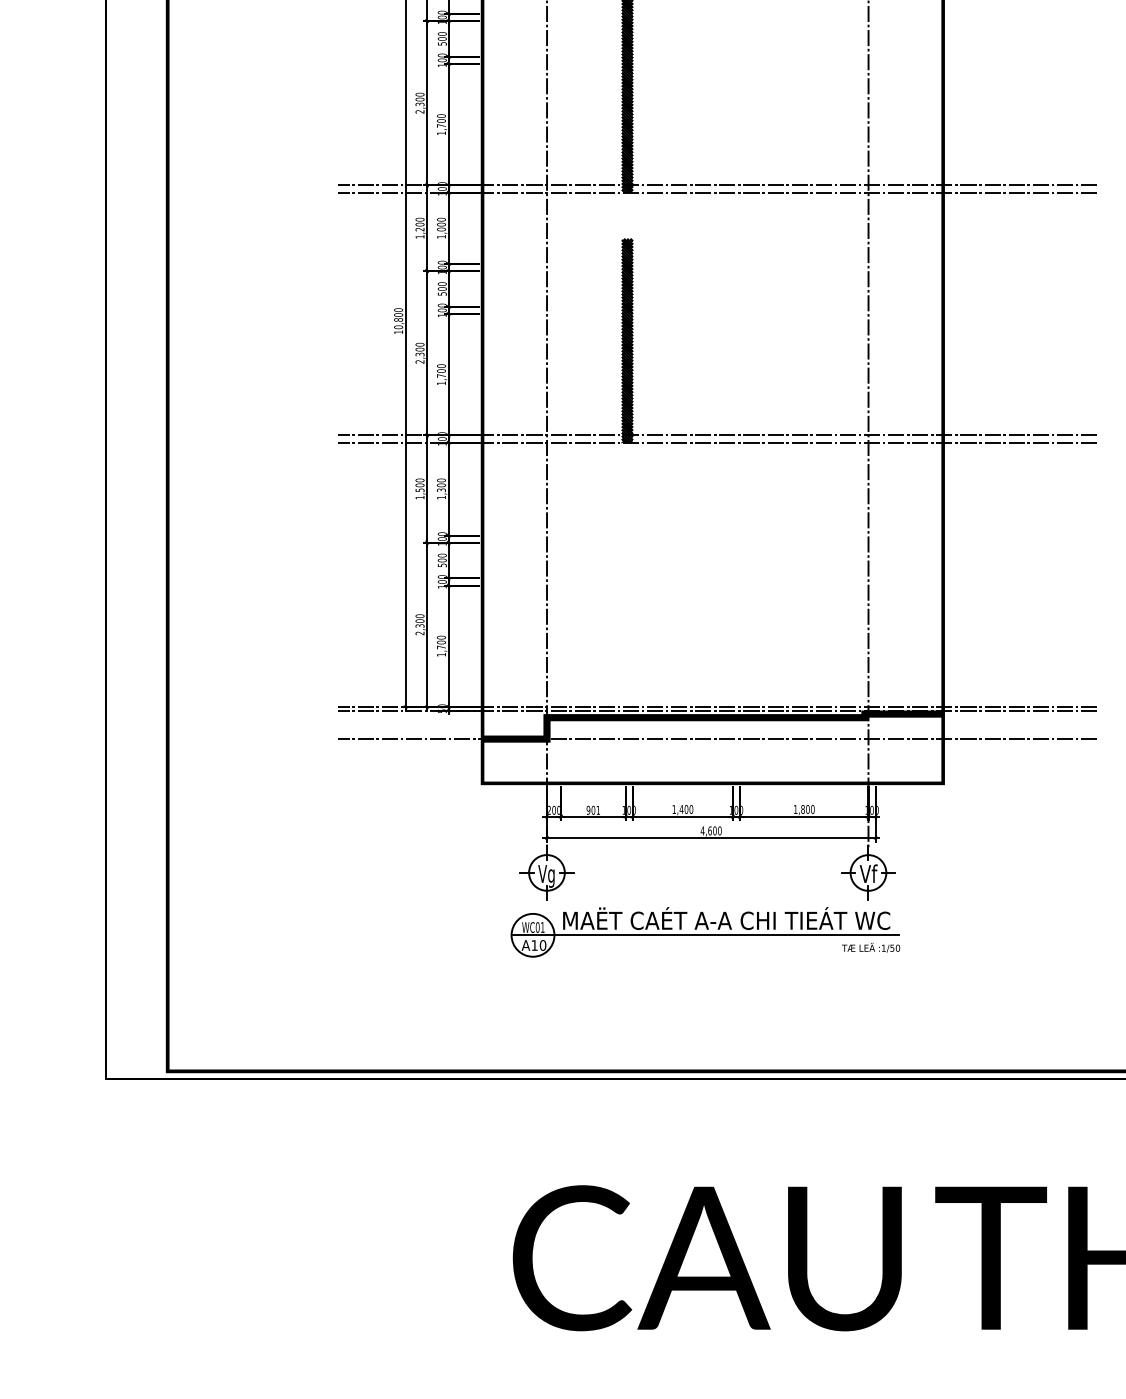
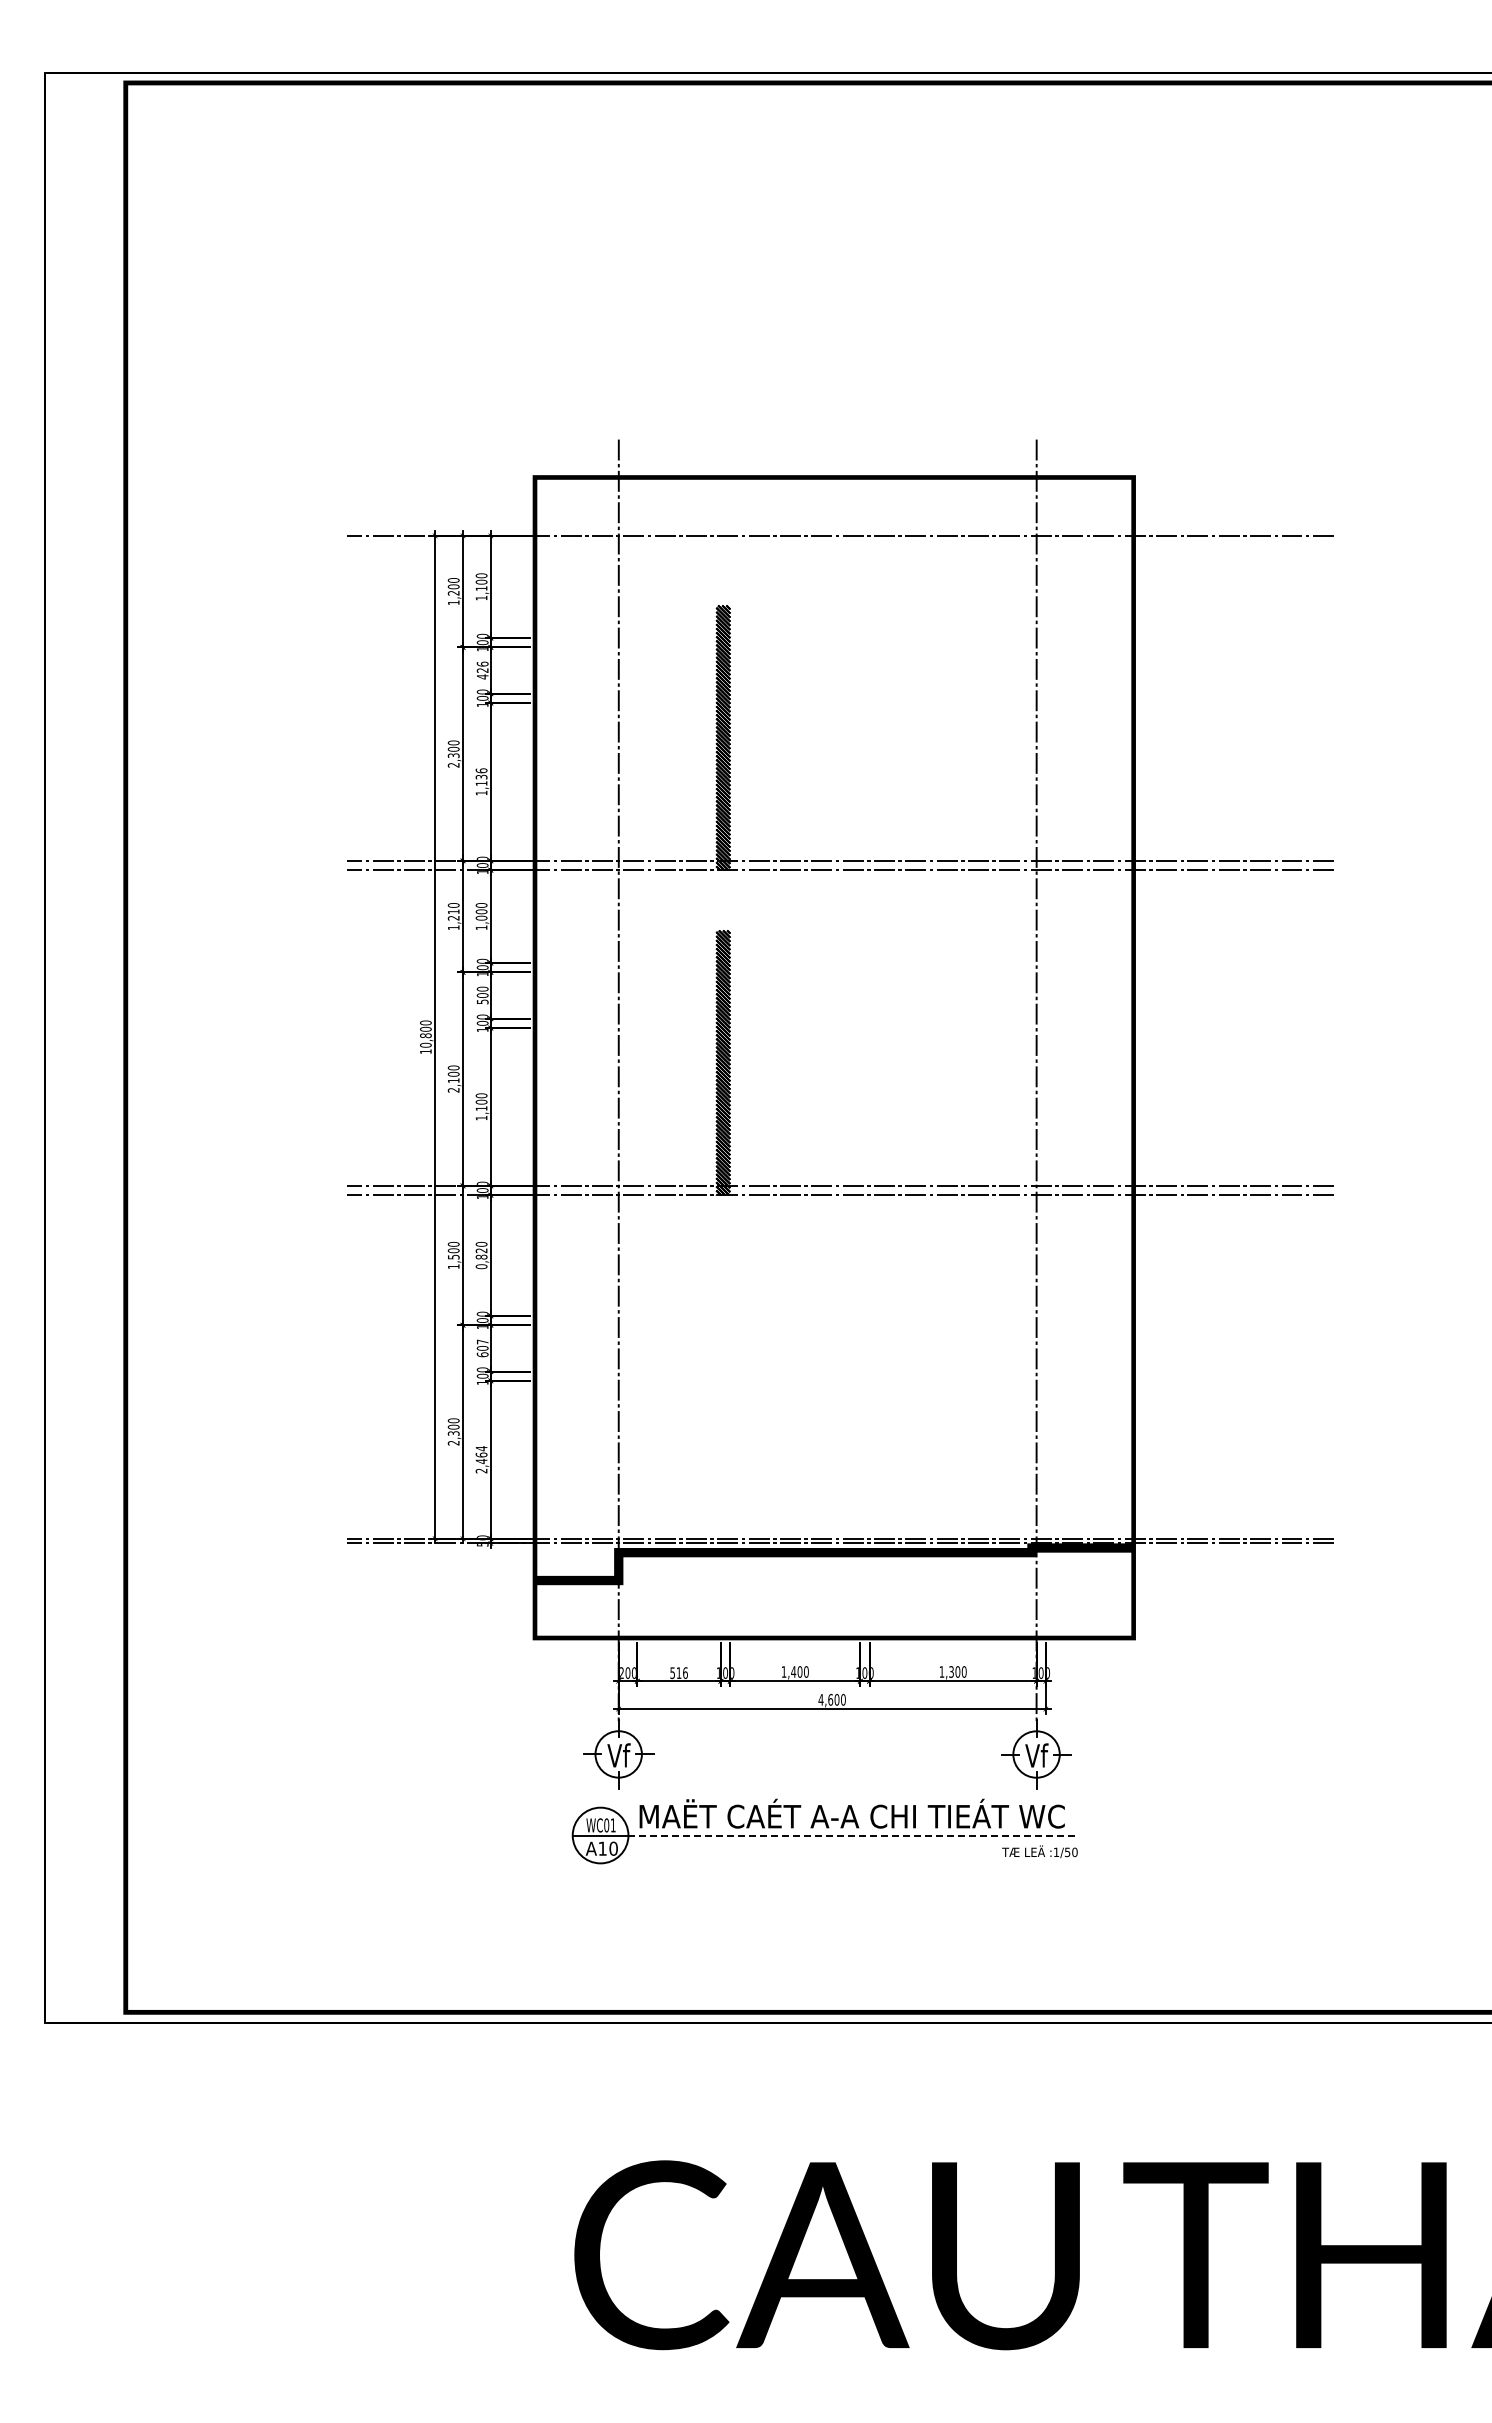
text: (442, 38) -> (482, 670), 500 -> 426
text: (441, 120) -> (481, 776), 1,700 -> 1,136
text: (419, 224) -> (453, 911), 1,200 -> 1,210
text: (419, 354) -> (453, 1080), 2,300 -> 2,100
text: (441, 375) -> (481, 1108), 1,700 -> 1,100
text: (441, 491) -> (481, 1258), 1,300 -> 0,820
text: (442, 560) -> (482, 1348), 500 -> 607
text: (441, 645) -> (481, 1459), 1,700 -> 2,464
line: (716, 739) -> (839, 1580), removed
text: (803, 809) -> (951, 1671), 1,800 -> 1,300
text: (592, 810) -> (678, 1673), 901 -> 516
text: (546, 876) -> (618, 1758), Vg -> Vf
line: (726, 935) -> (852, 1835), solid -> dashed

